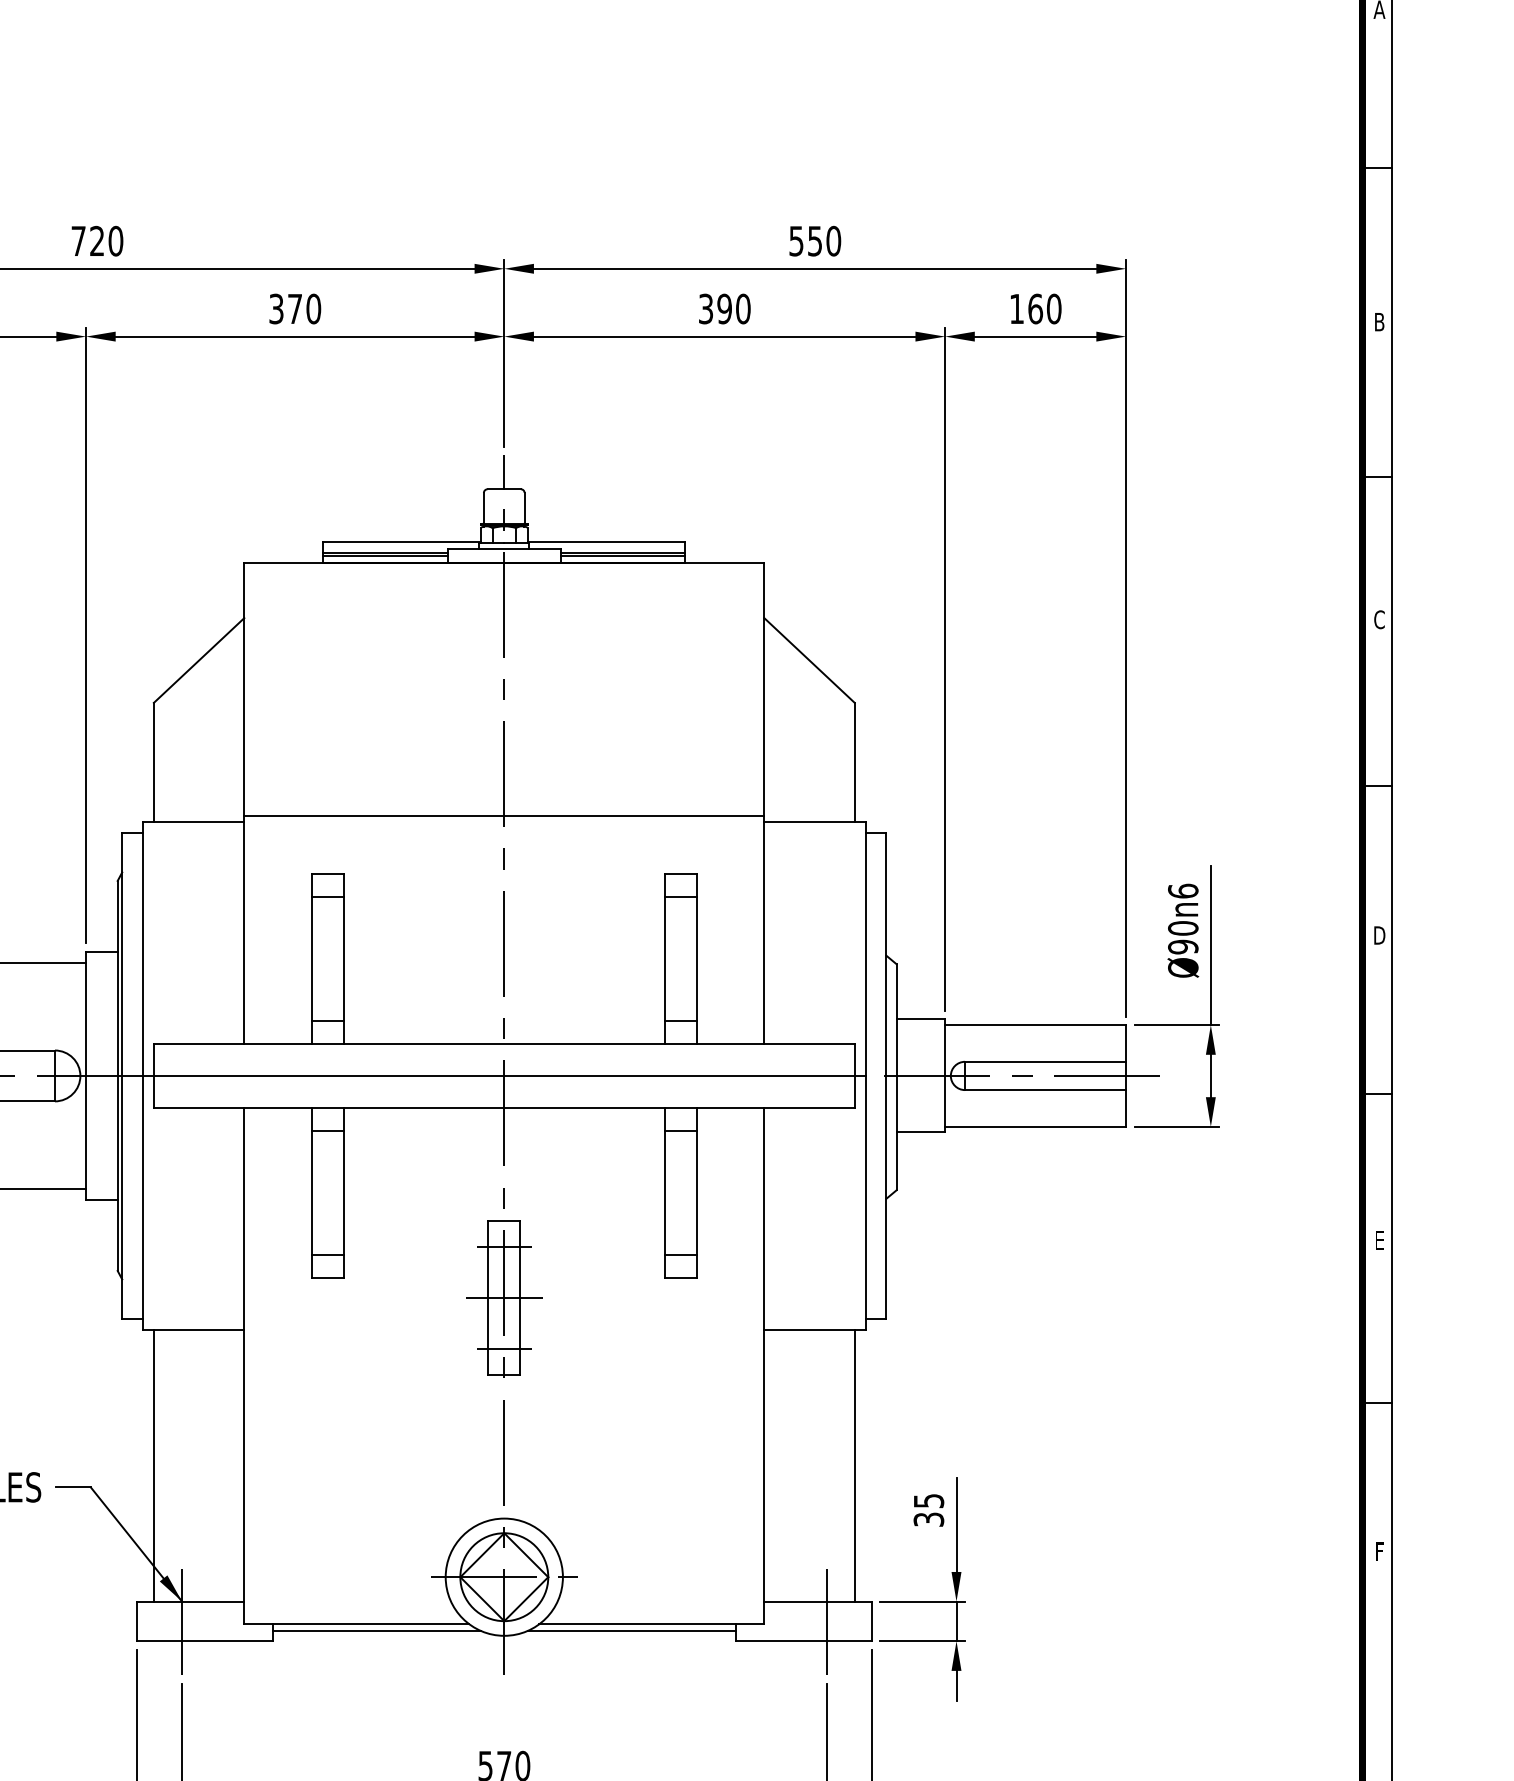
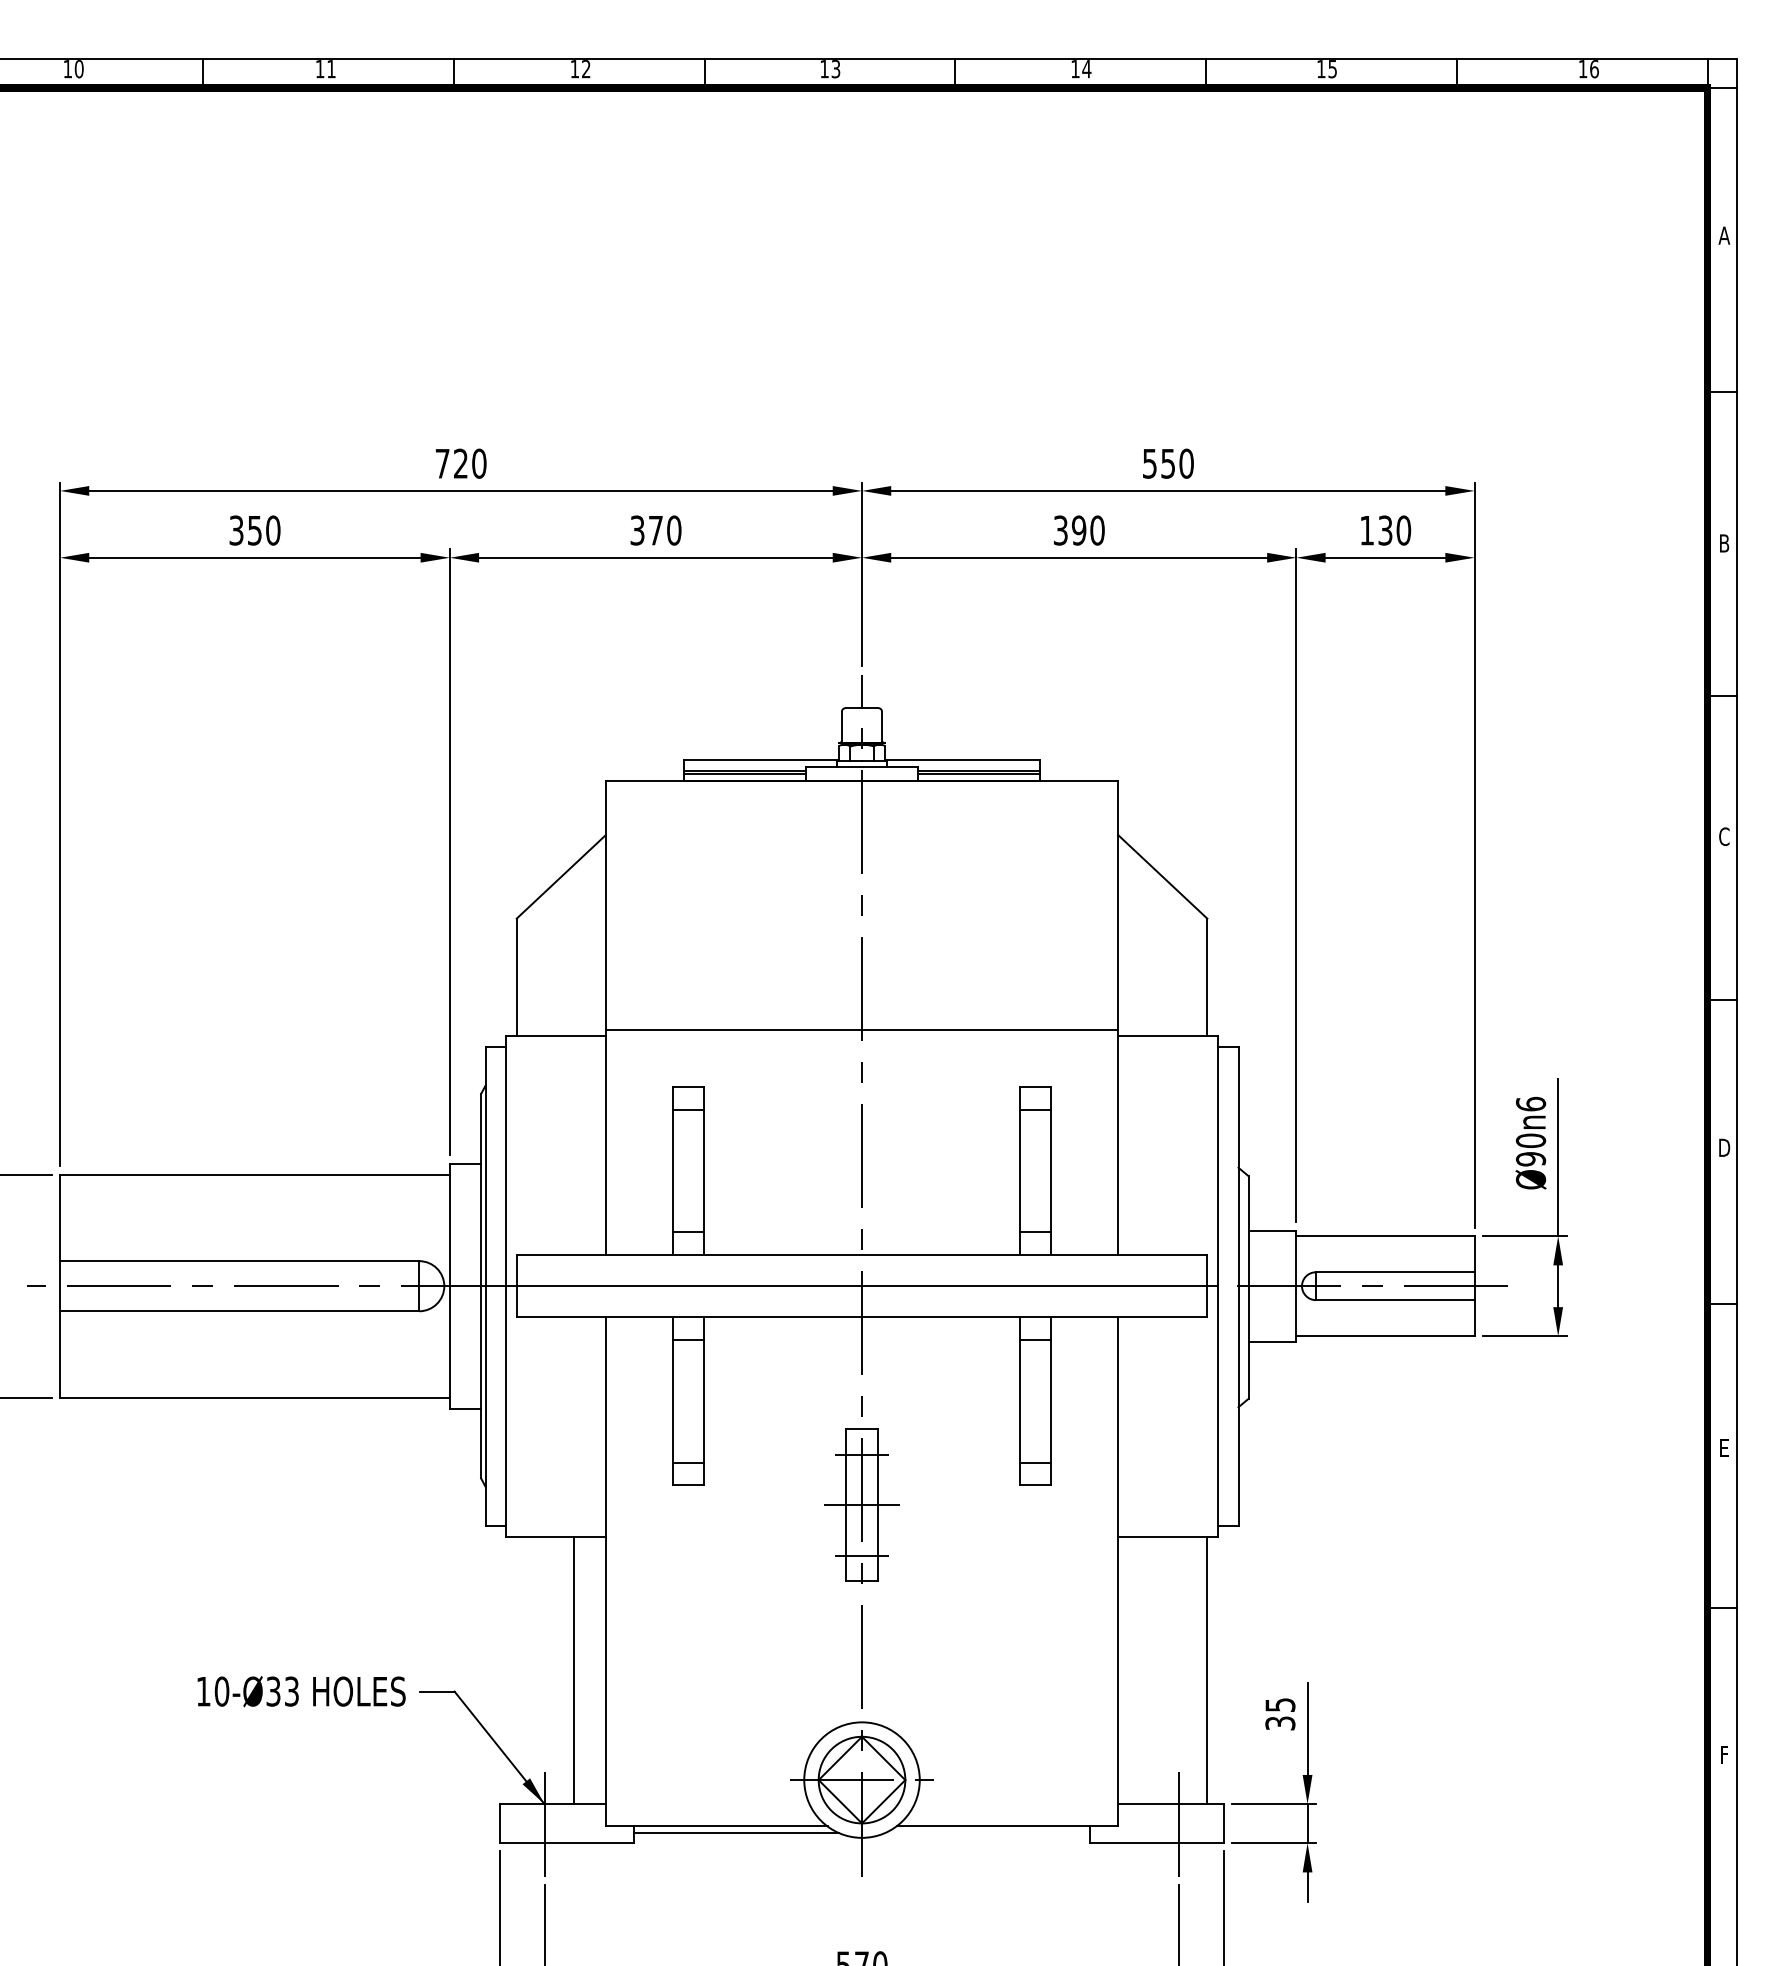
text: (1035, 308) -> (1385, 530), 160 -> 130
line: (153, 1465) -> (573, 1670), moved
line: (631, 1631) -> (987, 1833), removed

